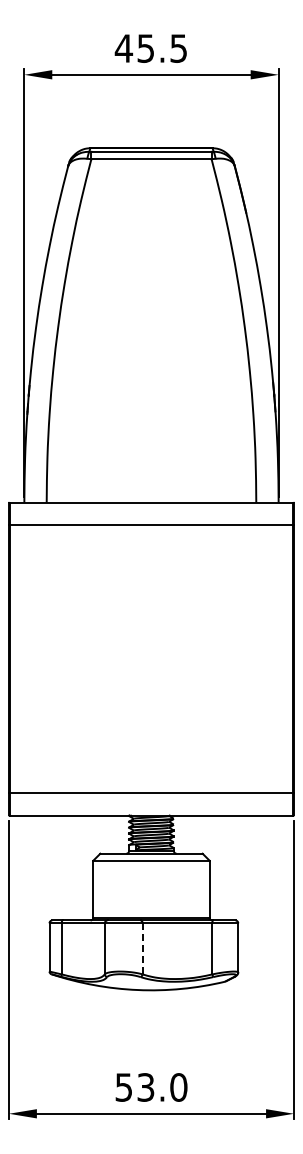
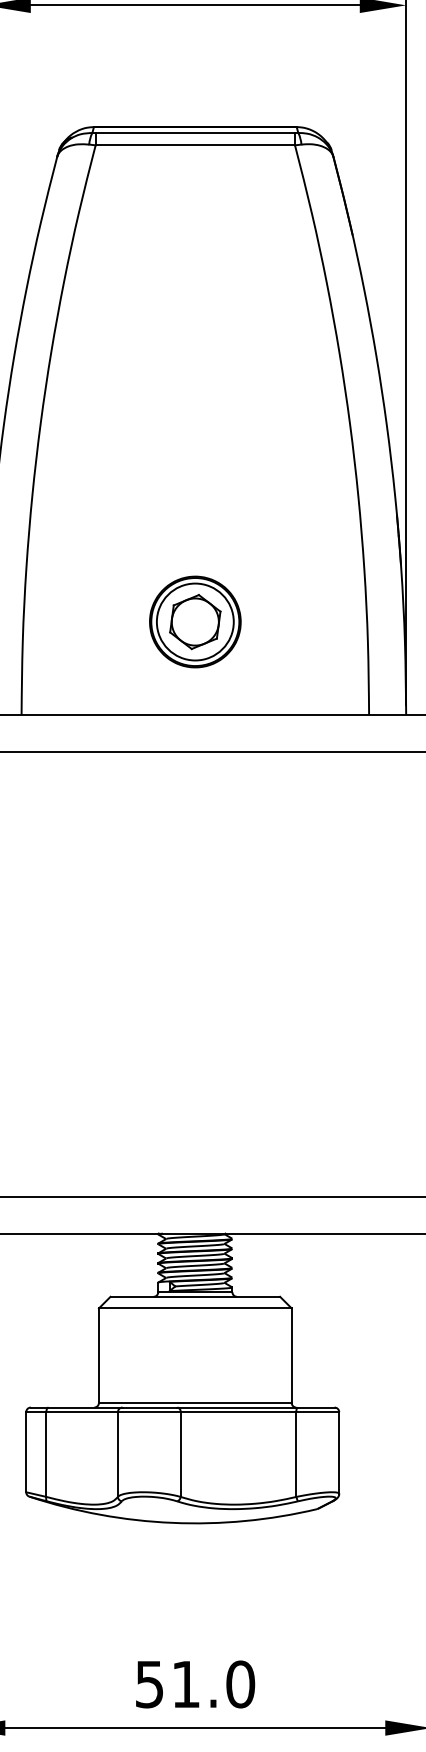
part: (151, 446) -> (195, 621), added
line: (142, 948) -> (180, 1453), dashed -> solid
text: (145, 1087) -> (185, 1684), 53.0 -> 51.0

